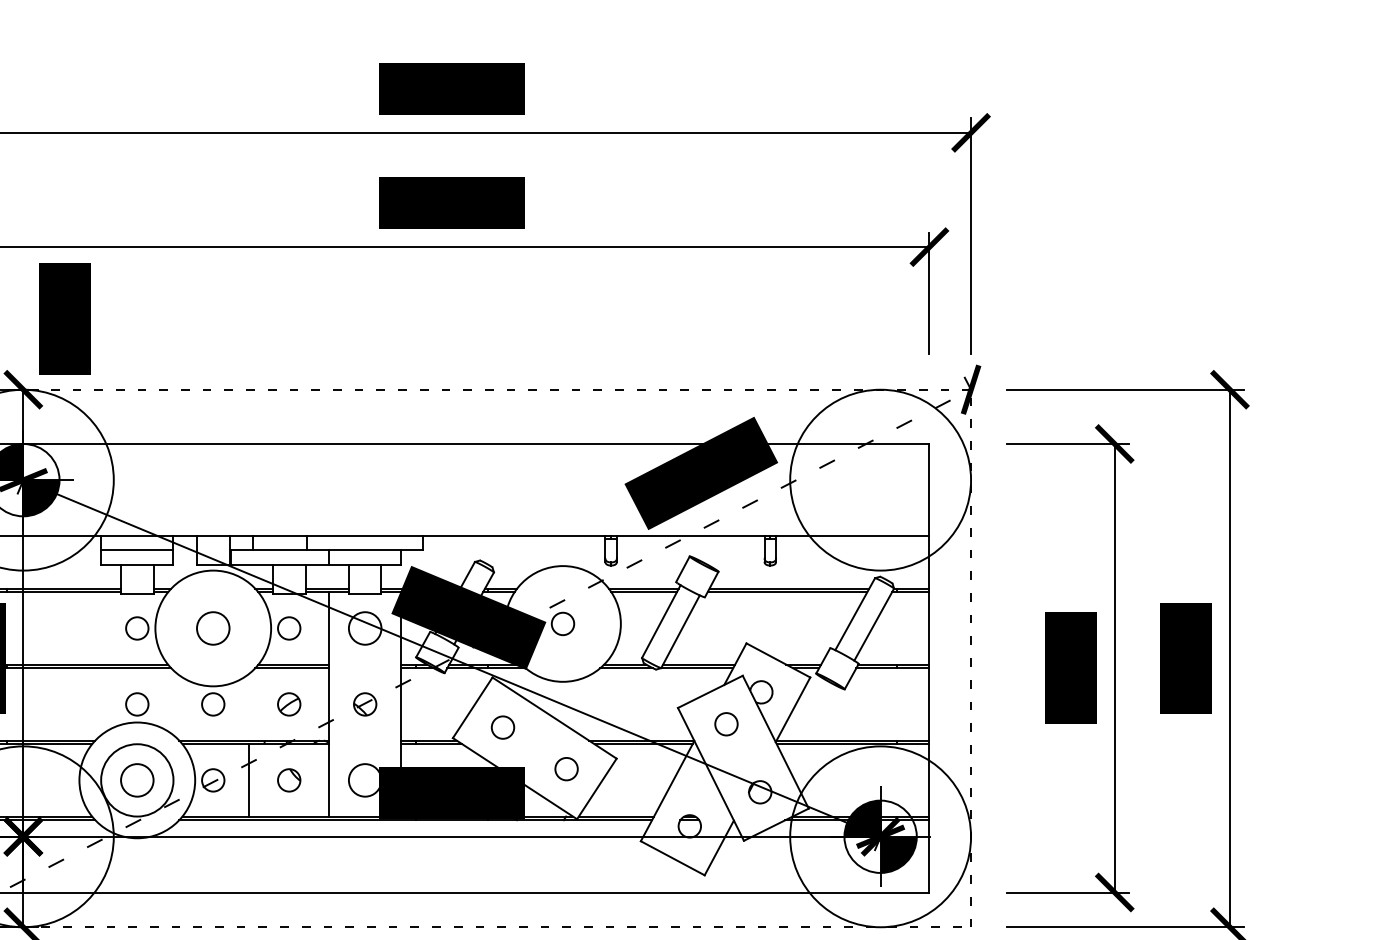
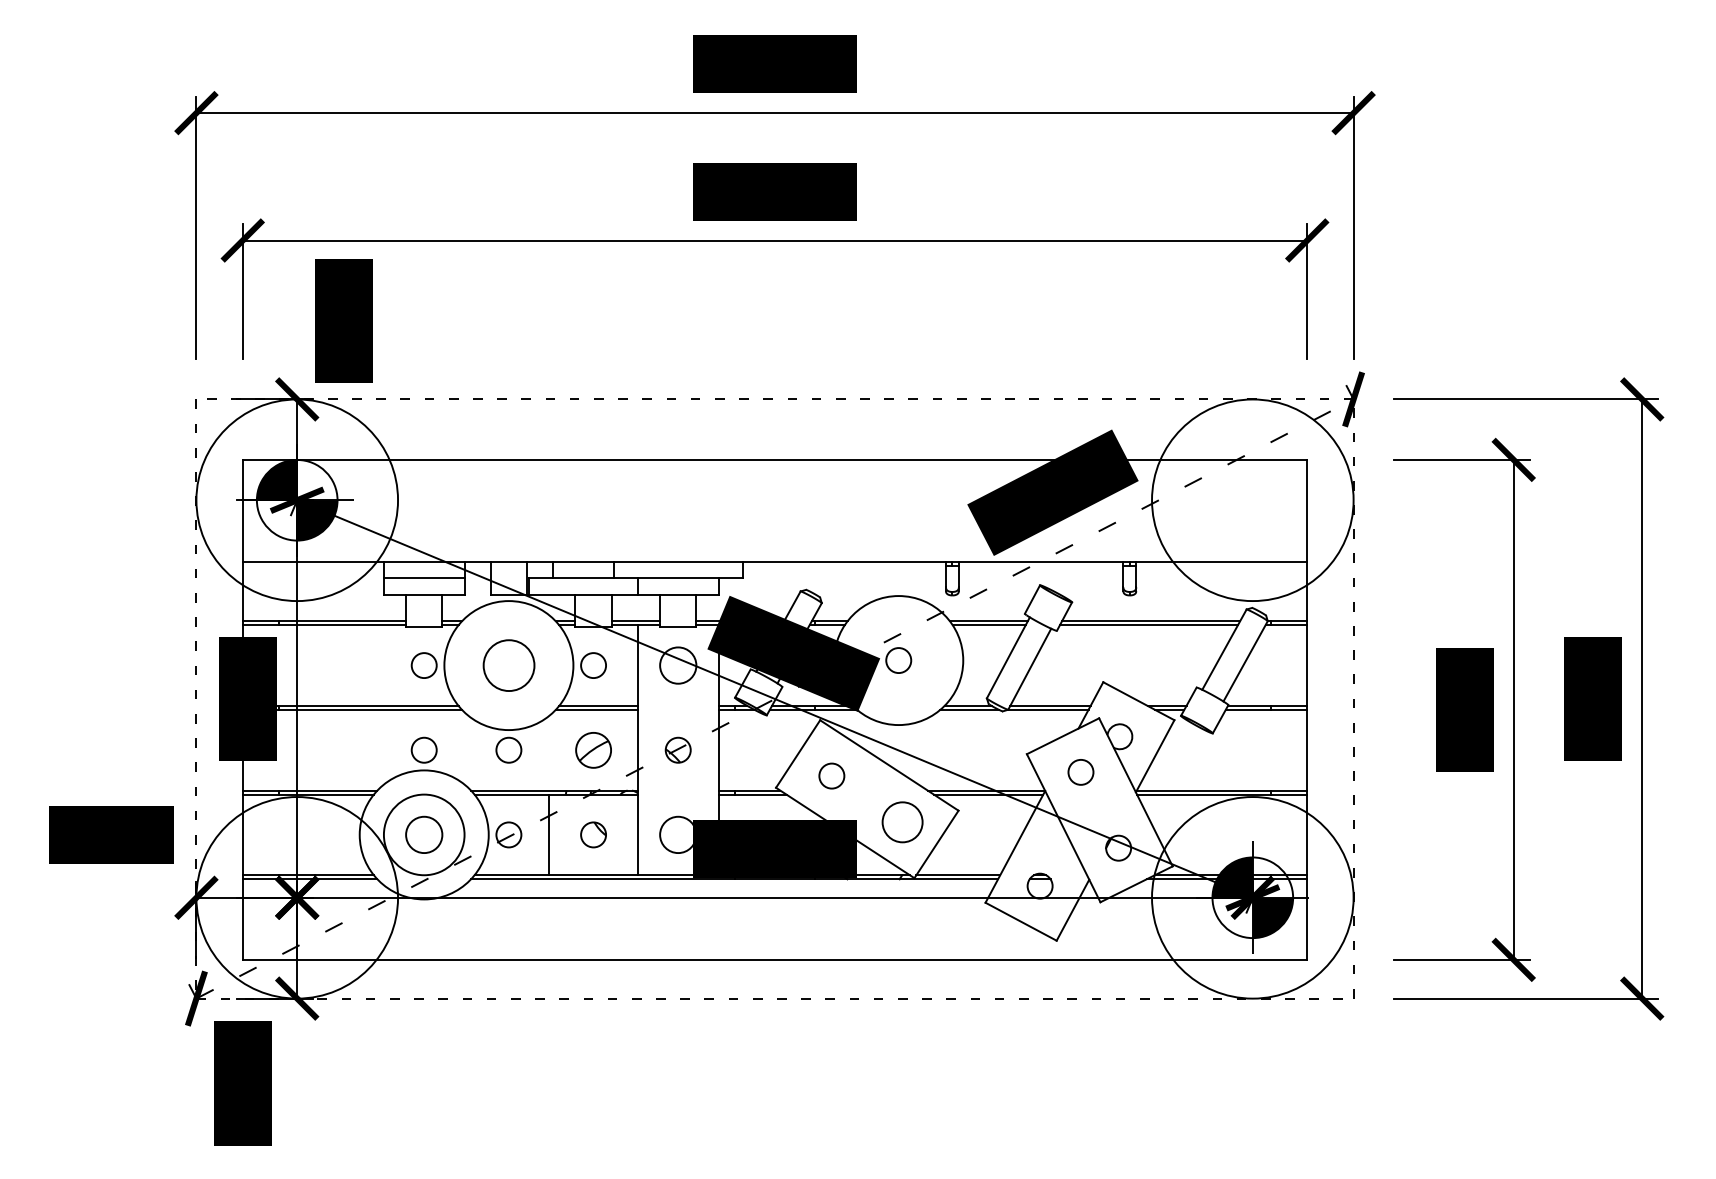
circle: (212, 628) -> (508, 665), size x1.4
part: (289, 703) -> (593, 749), size x1.4
circle: (566, 769) -> (902, 822), size x1.6

